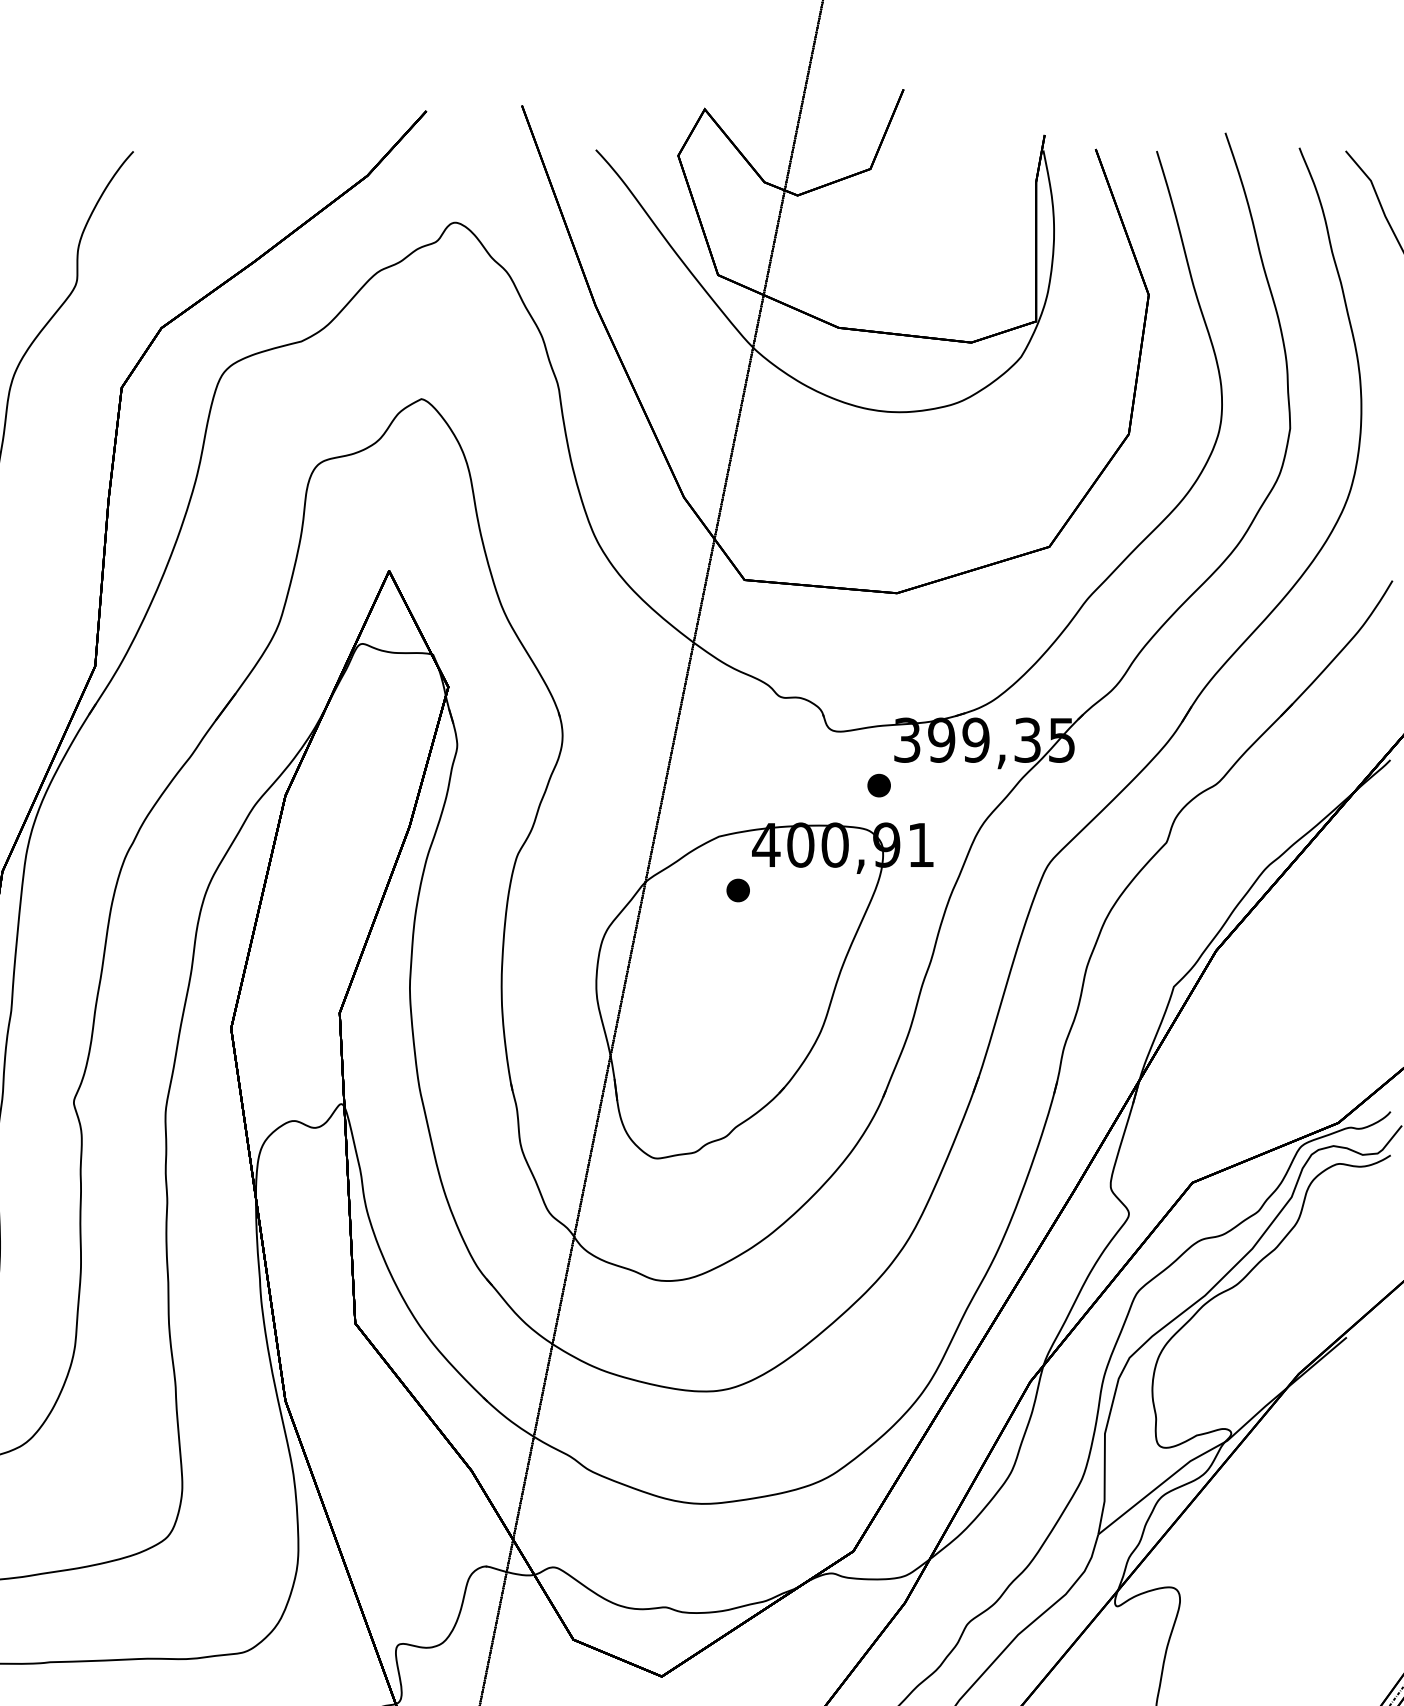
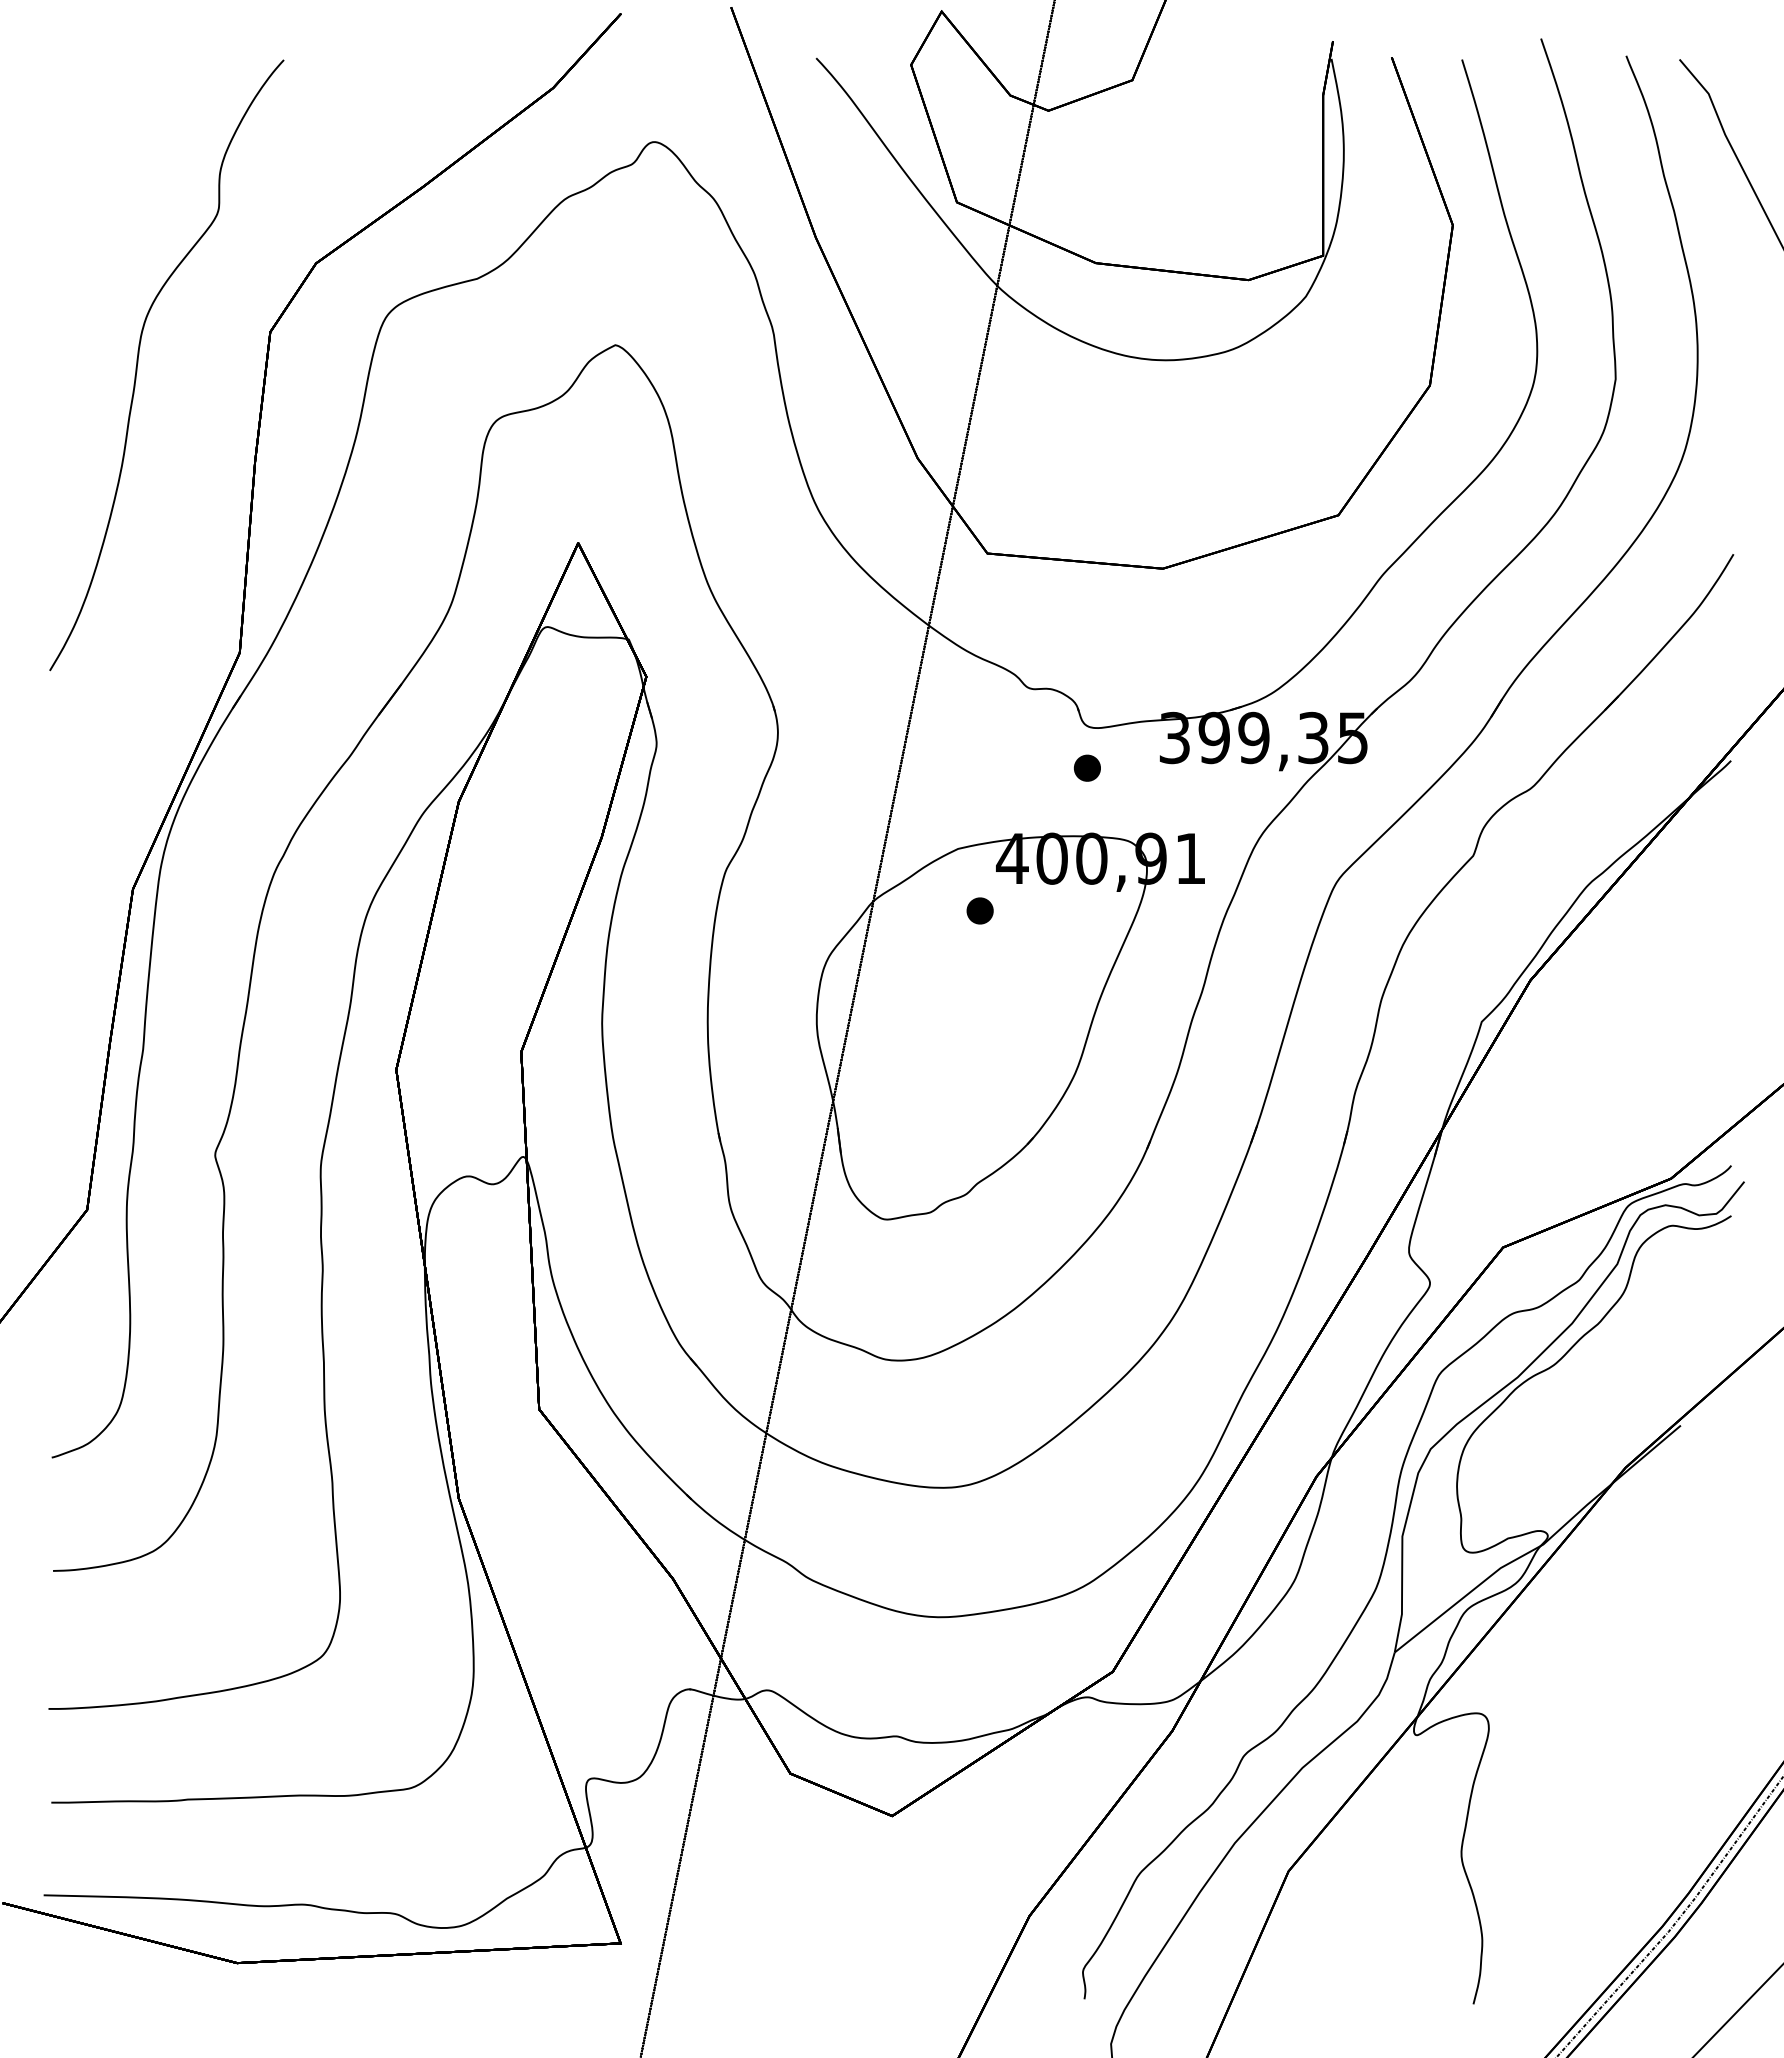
part: (878, 785) -> (1086, 767), moved

